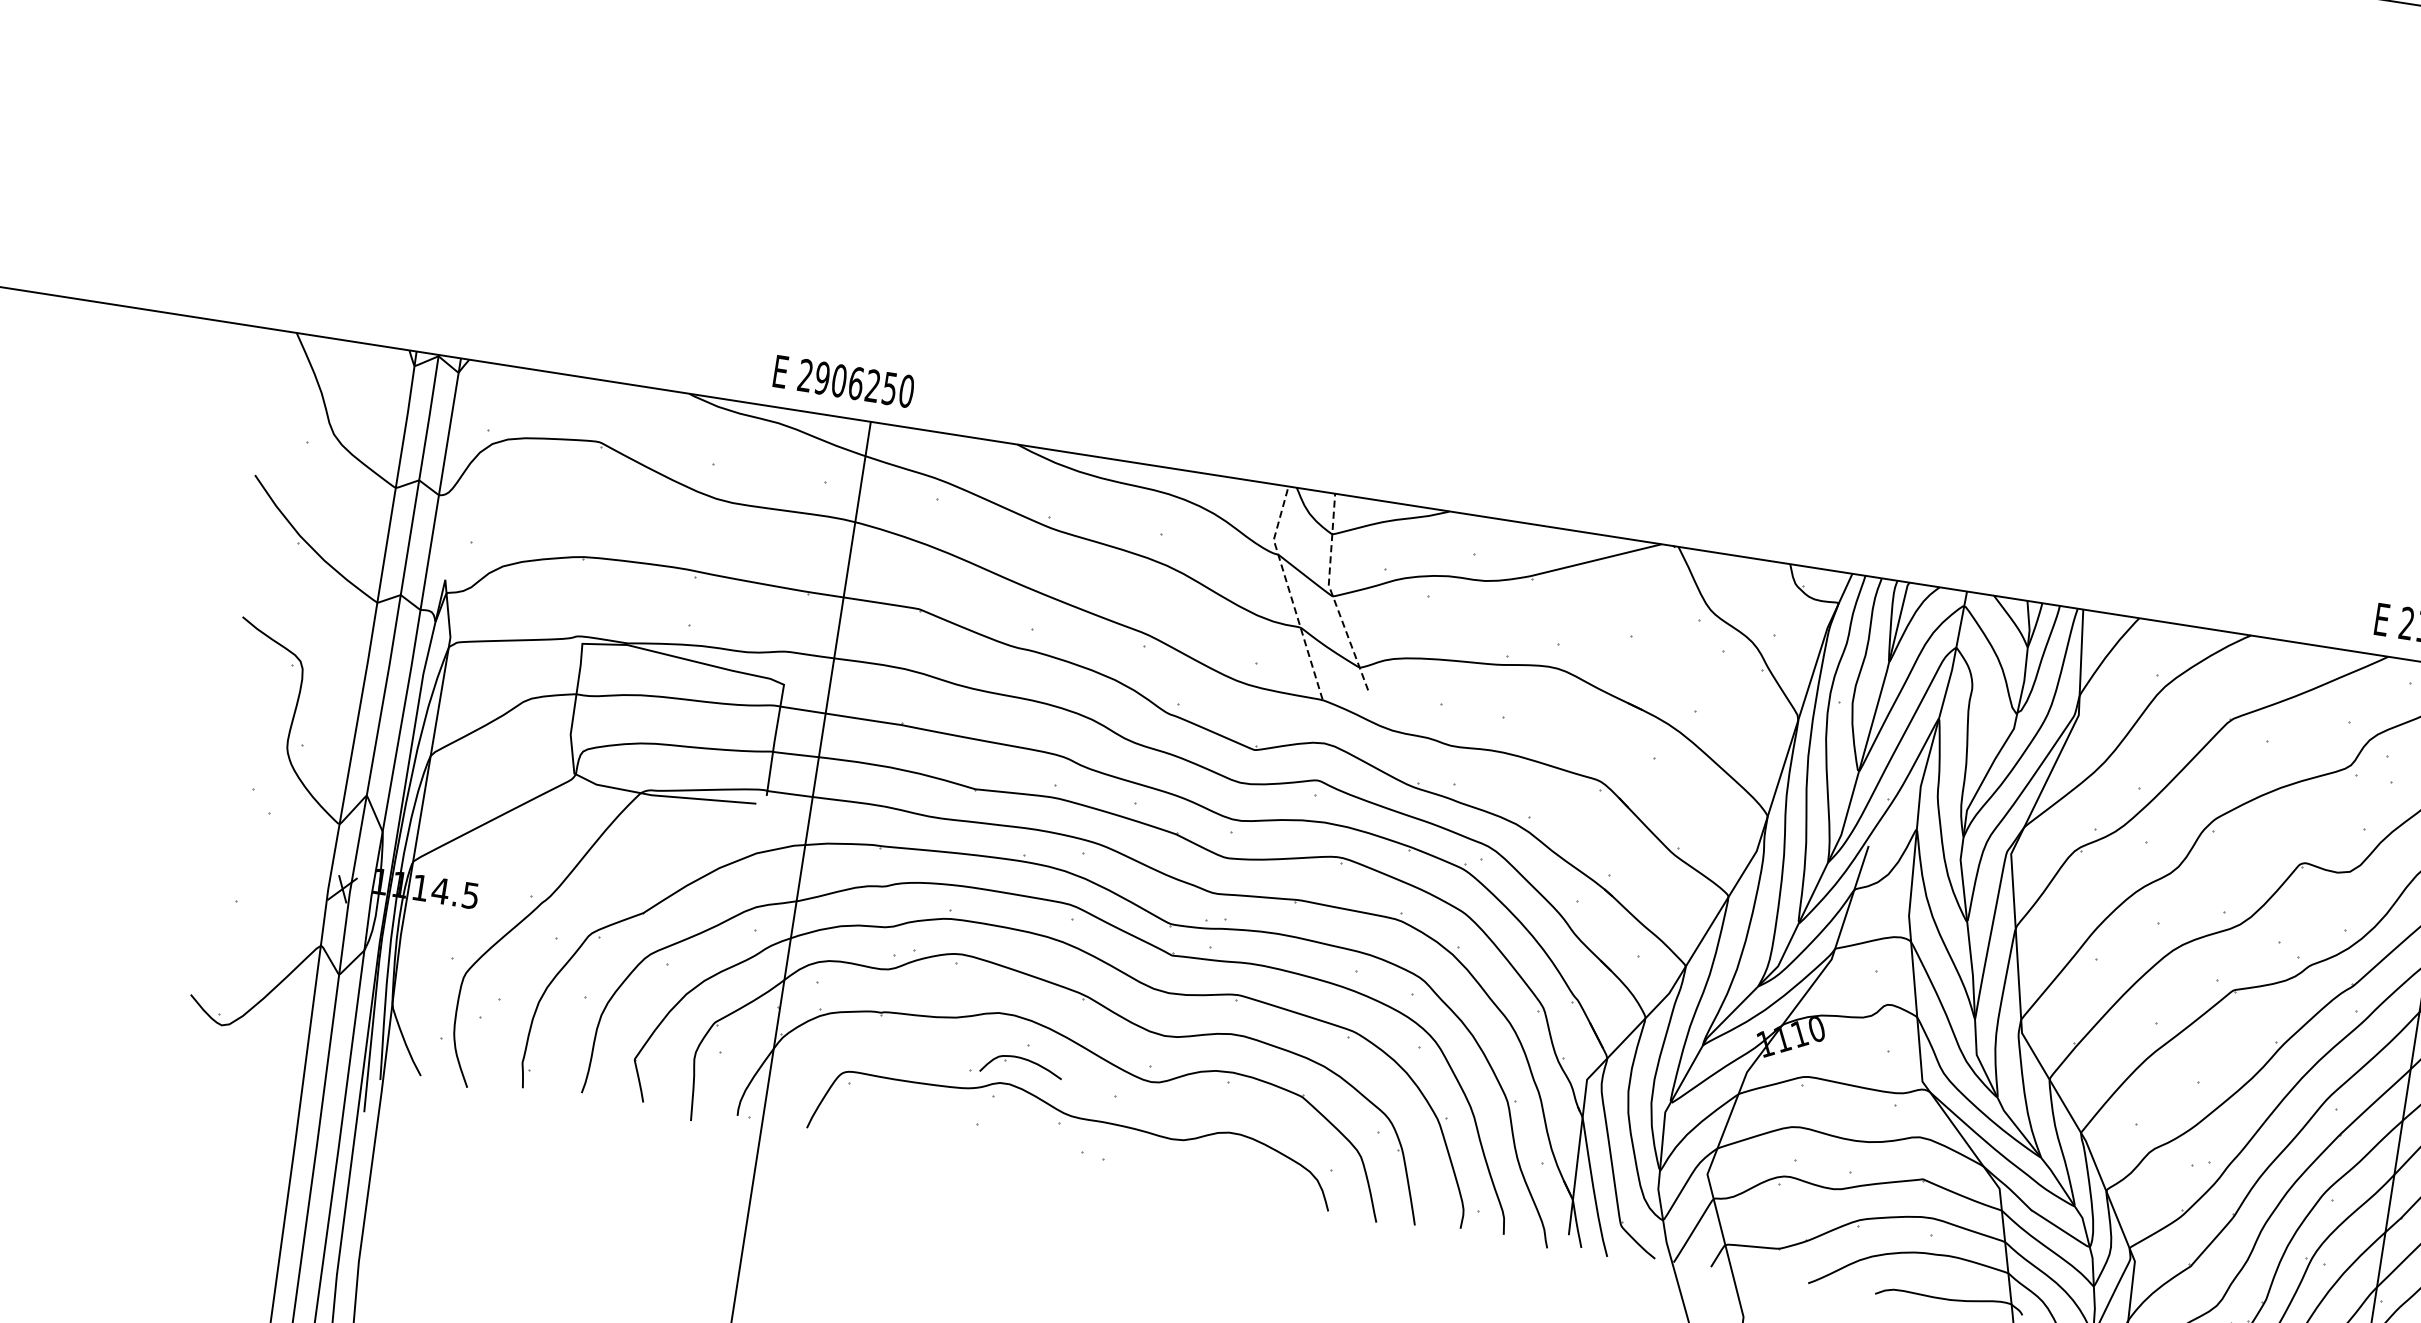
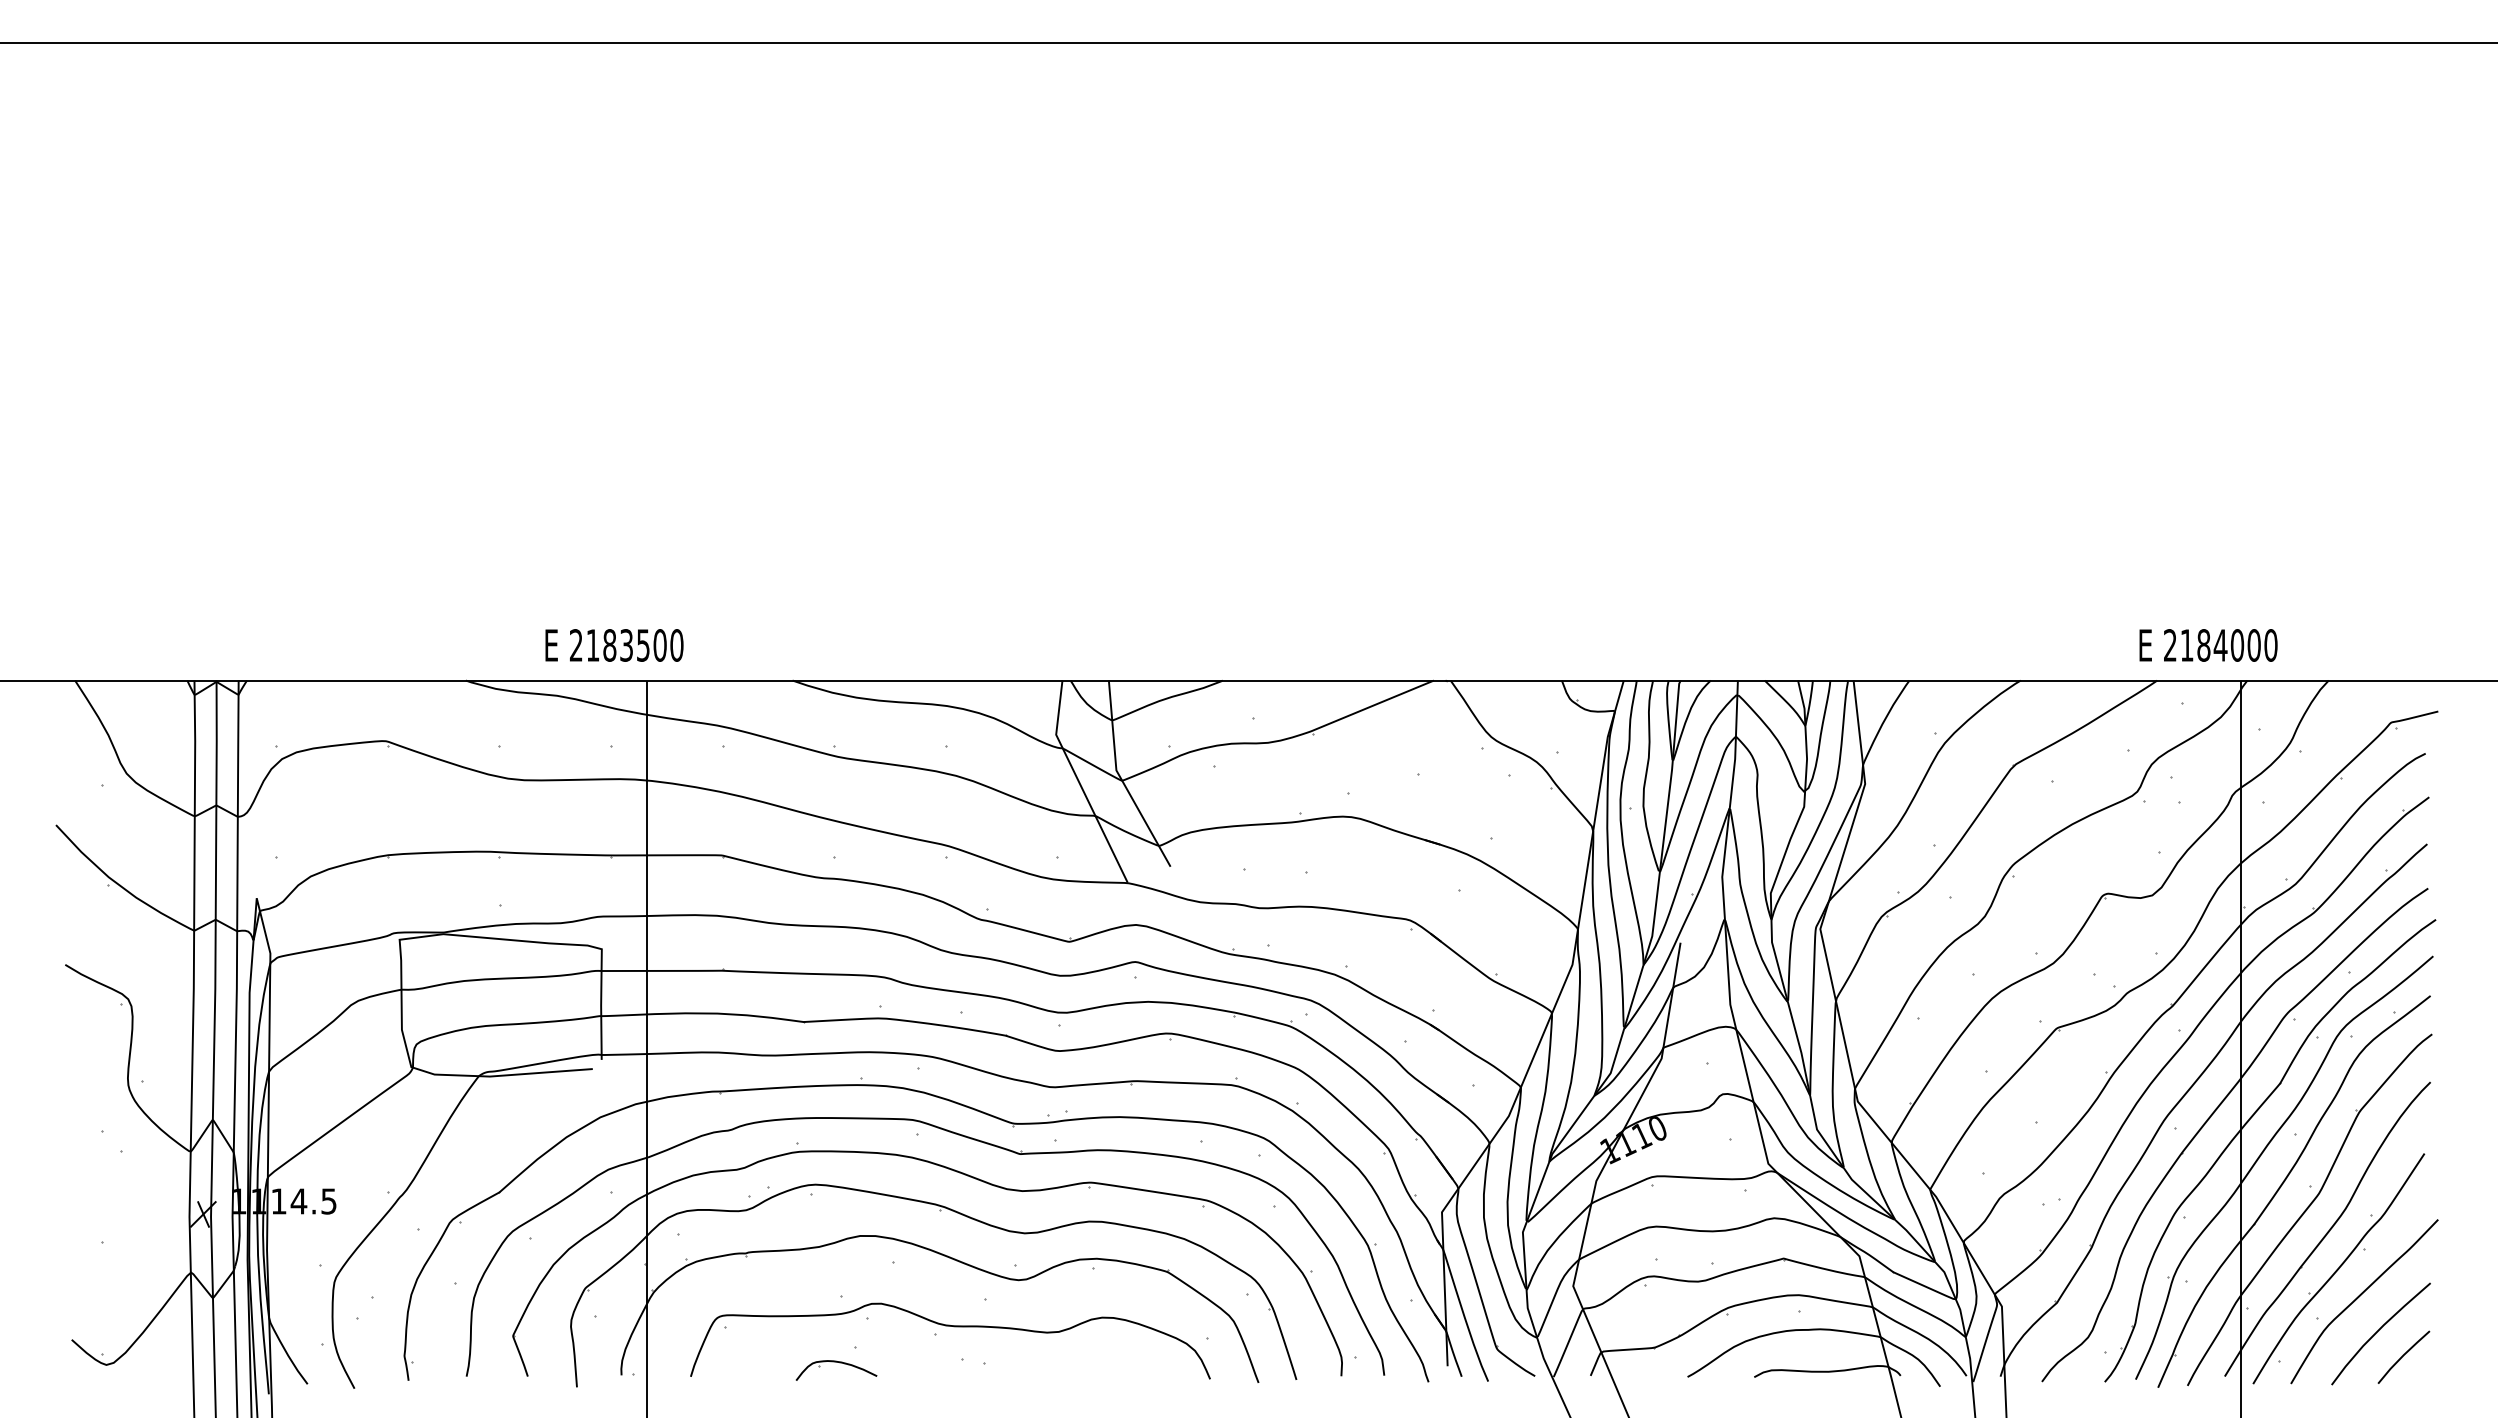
text: (856, 383) -> (626, 645), 2906250 -> 2183500
line: (1289, 592) -> (1079, 783), dashed -> solid
line: (1331, 593) -> (1120, 778), dashed -> solid
part: (1025, 1060) -> (839, 1363), moved

